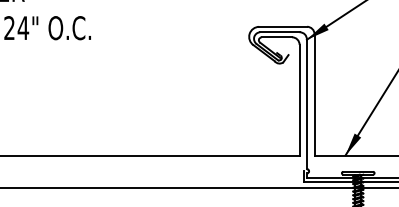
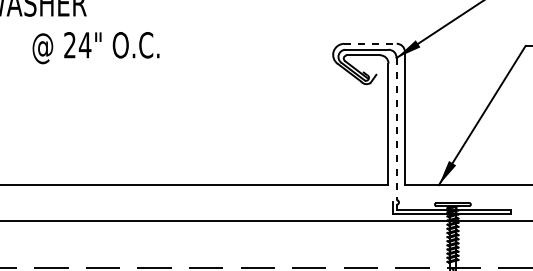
line: (283, 26) -> (370, 43), solid -> dashed
line: (306, 104) -> (396, 129), solid -> dashed

